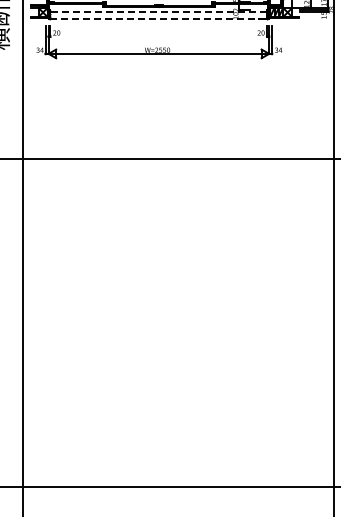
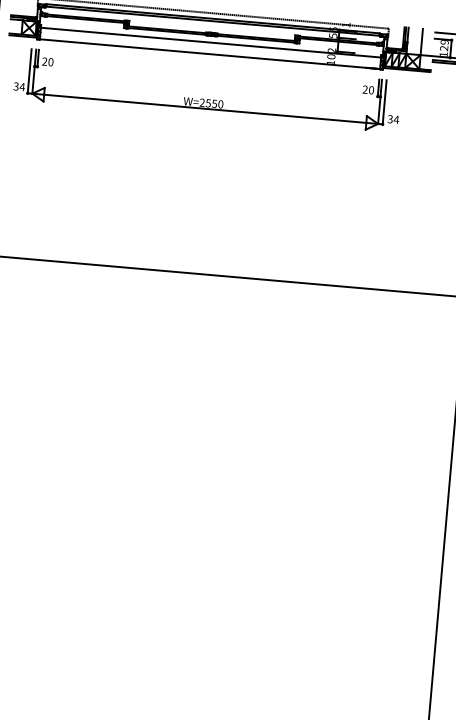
line: (158, 11) -> (210, 42), dashed -> solid
line: (158, 19) -> (209, 54), dashed -> solid

